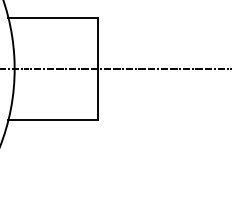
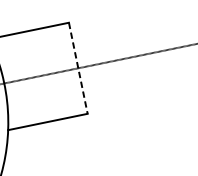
line: (97, 69) -> (78, 68), solid -> dashed

